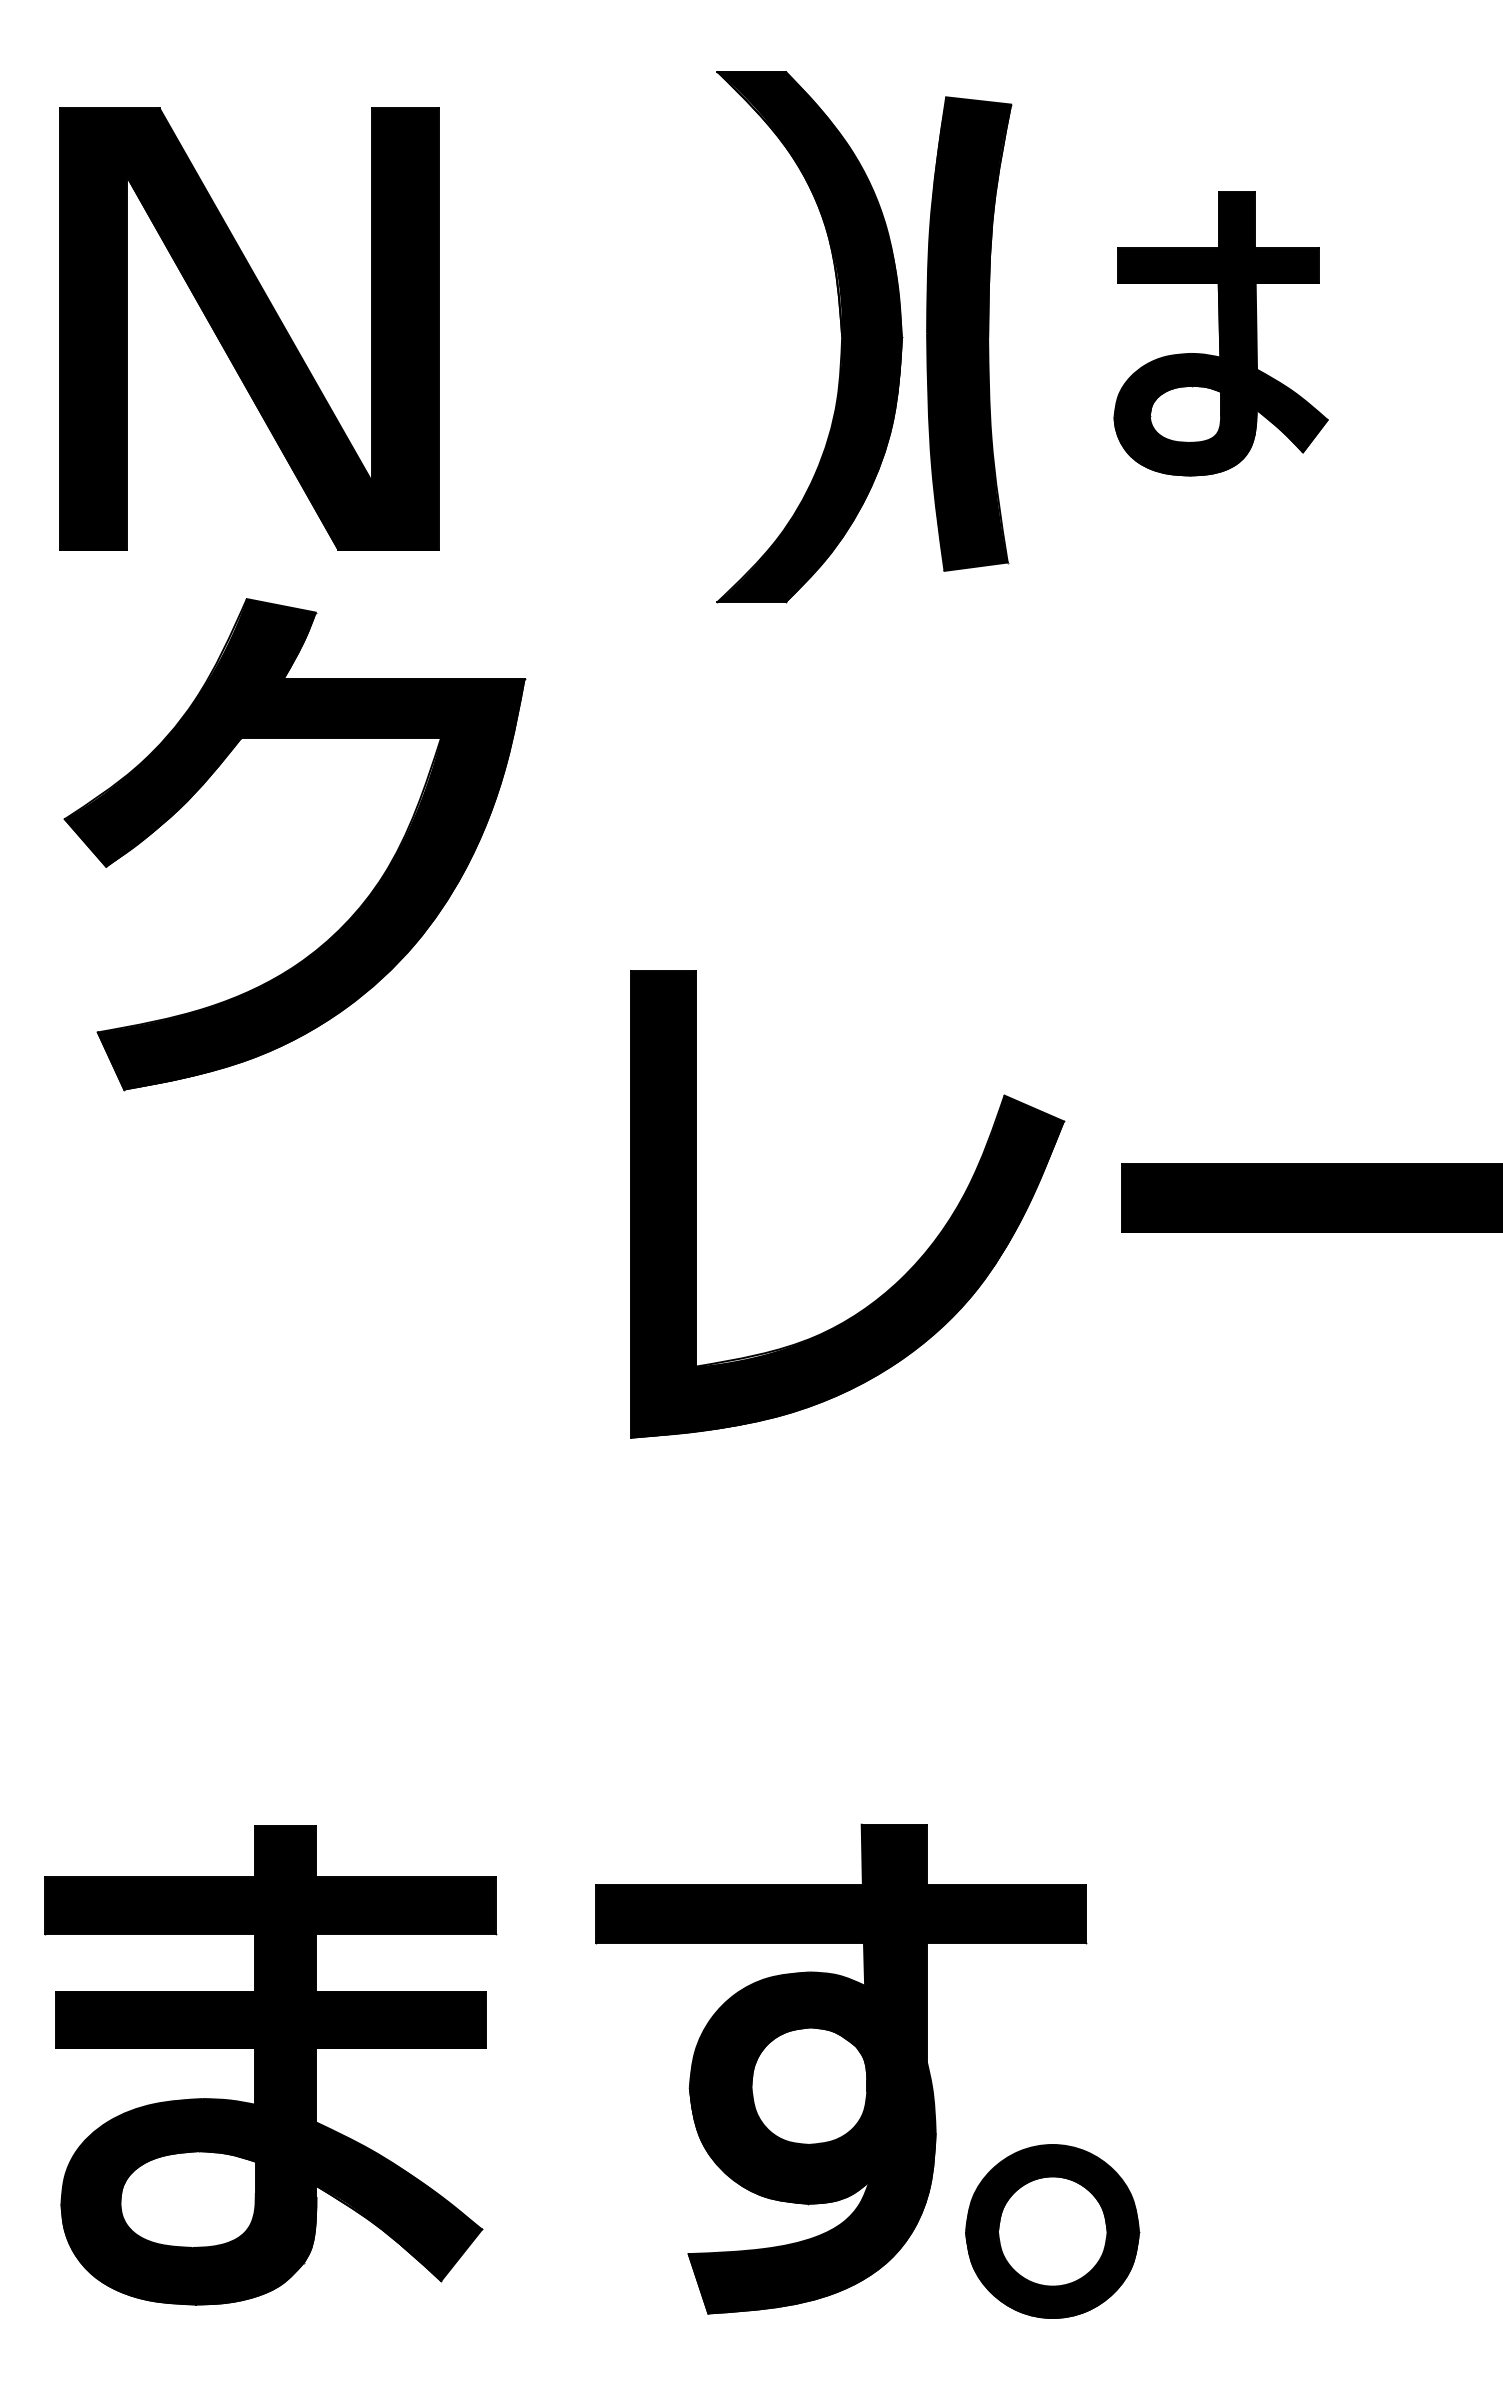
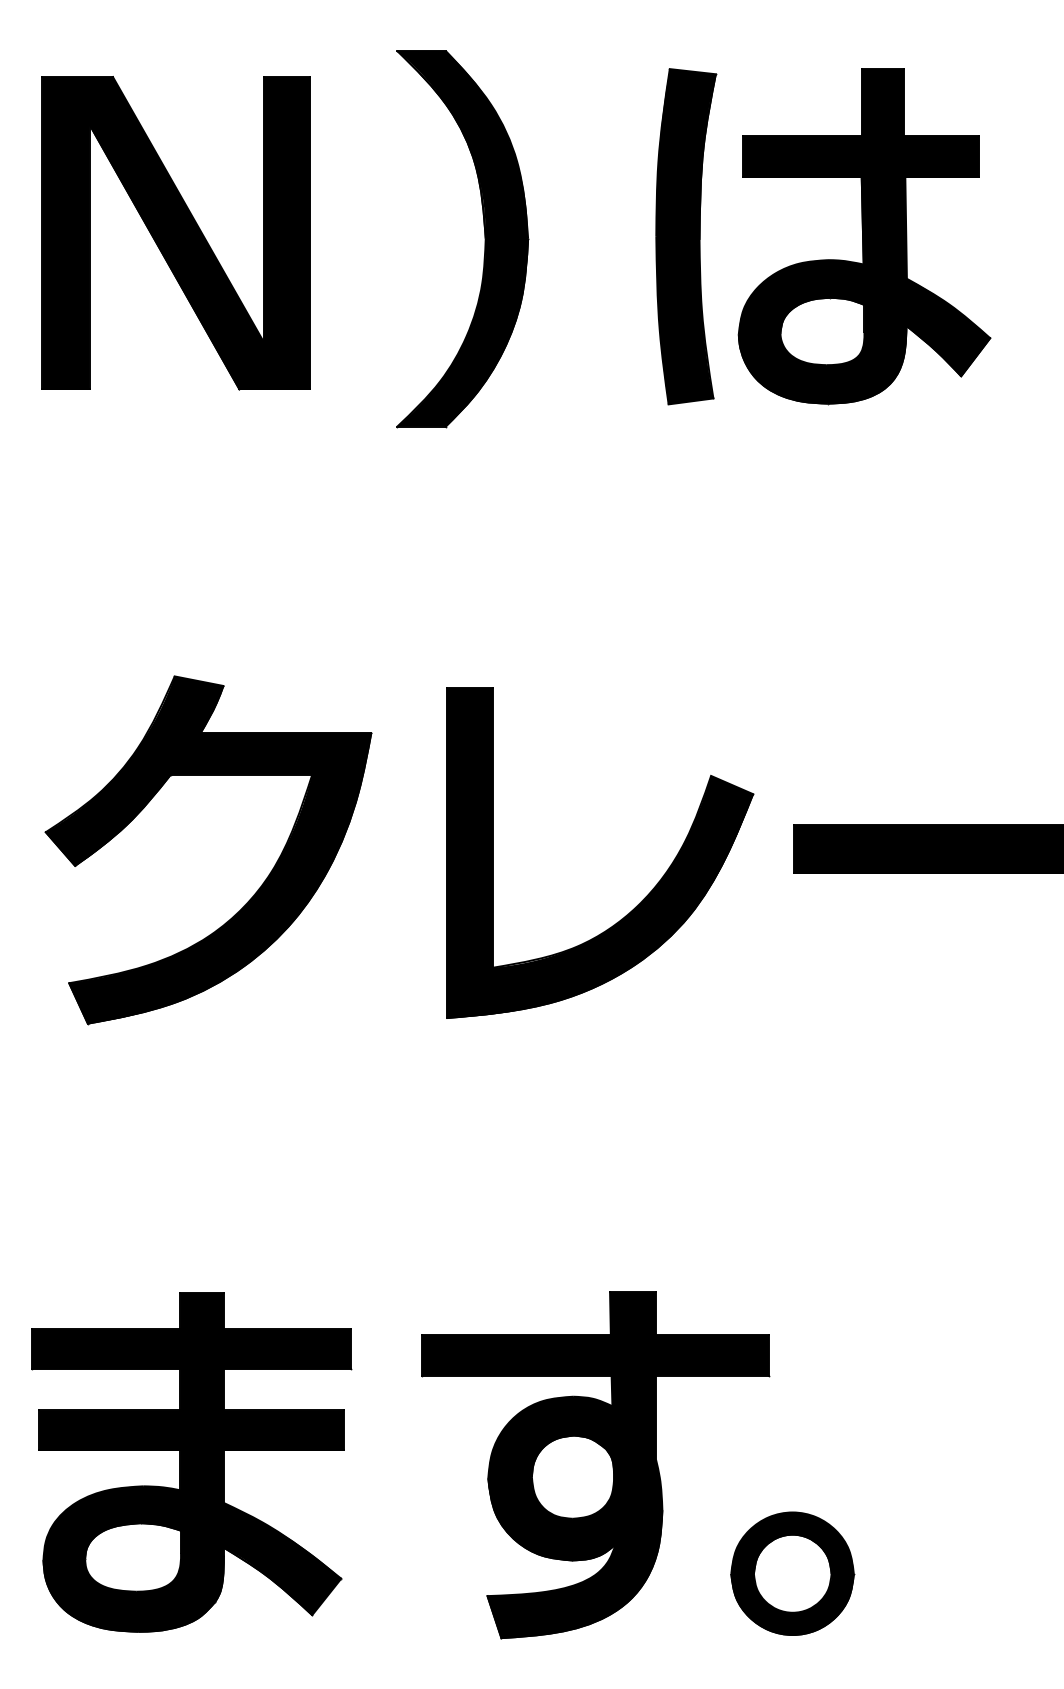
part: (840, 332) -> (484, 235), moved
part: (1220, 333) -> (864, 236), size x1.67
part: (366, 897) -> (259, 887), moved
part: (1052, 2231) -> (792, 1573), moved

